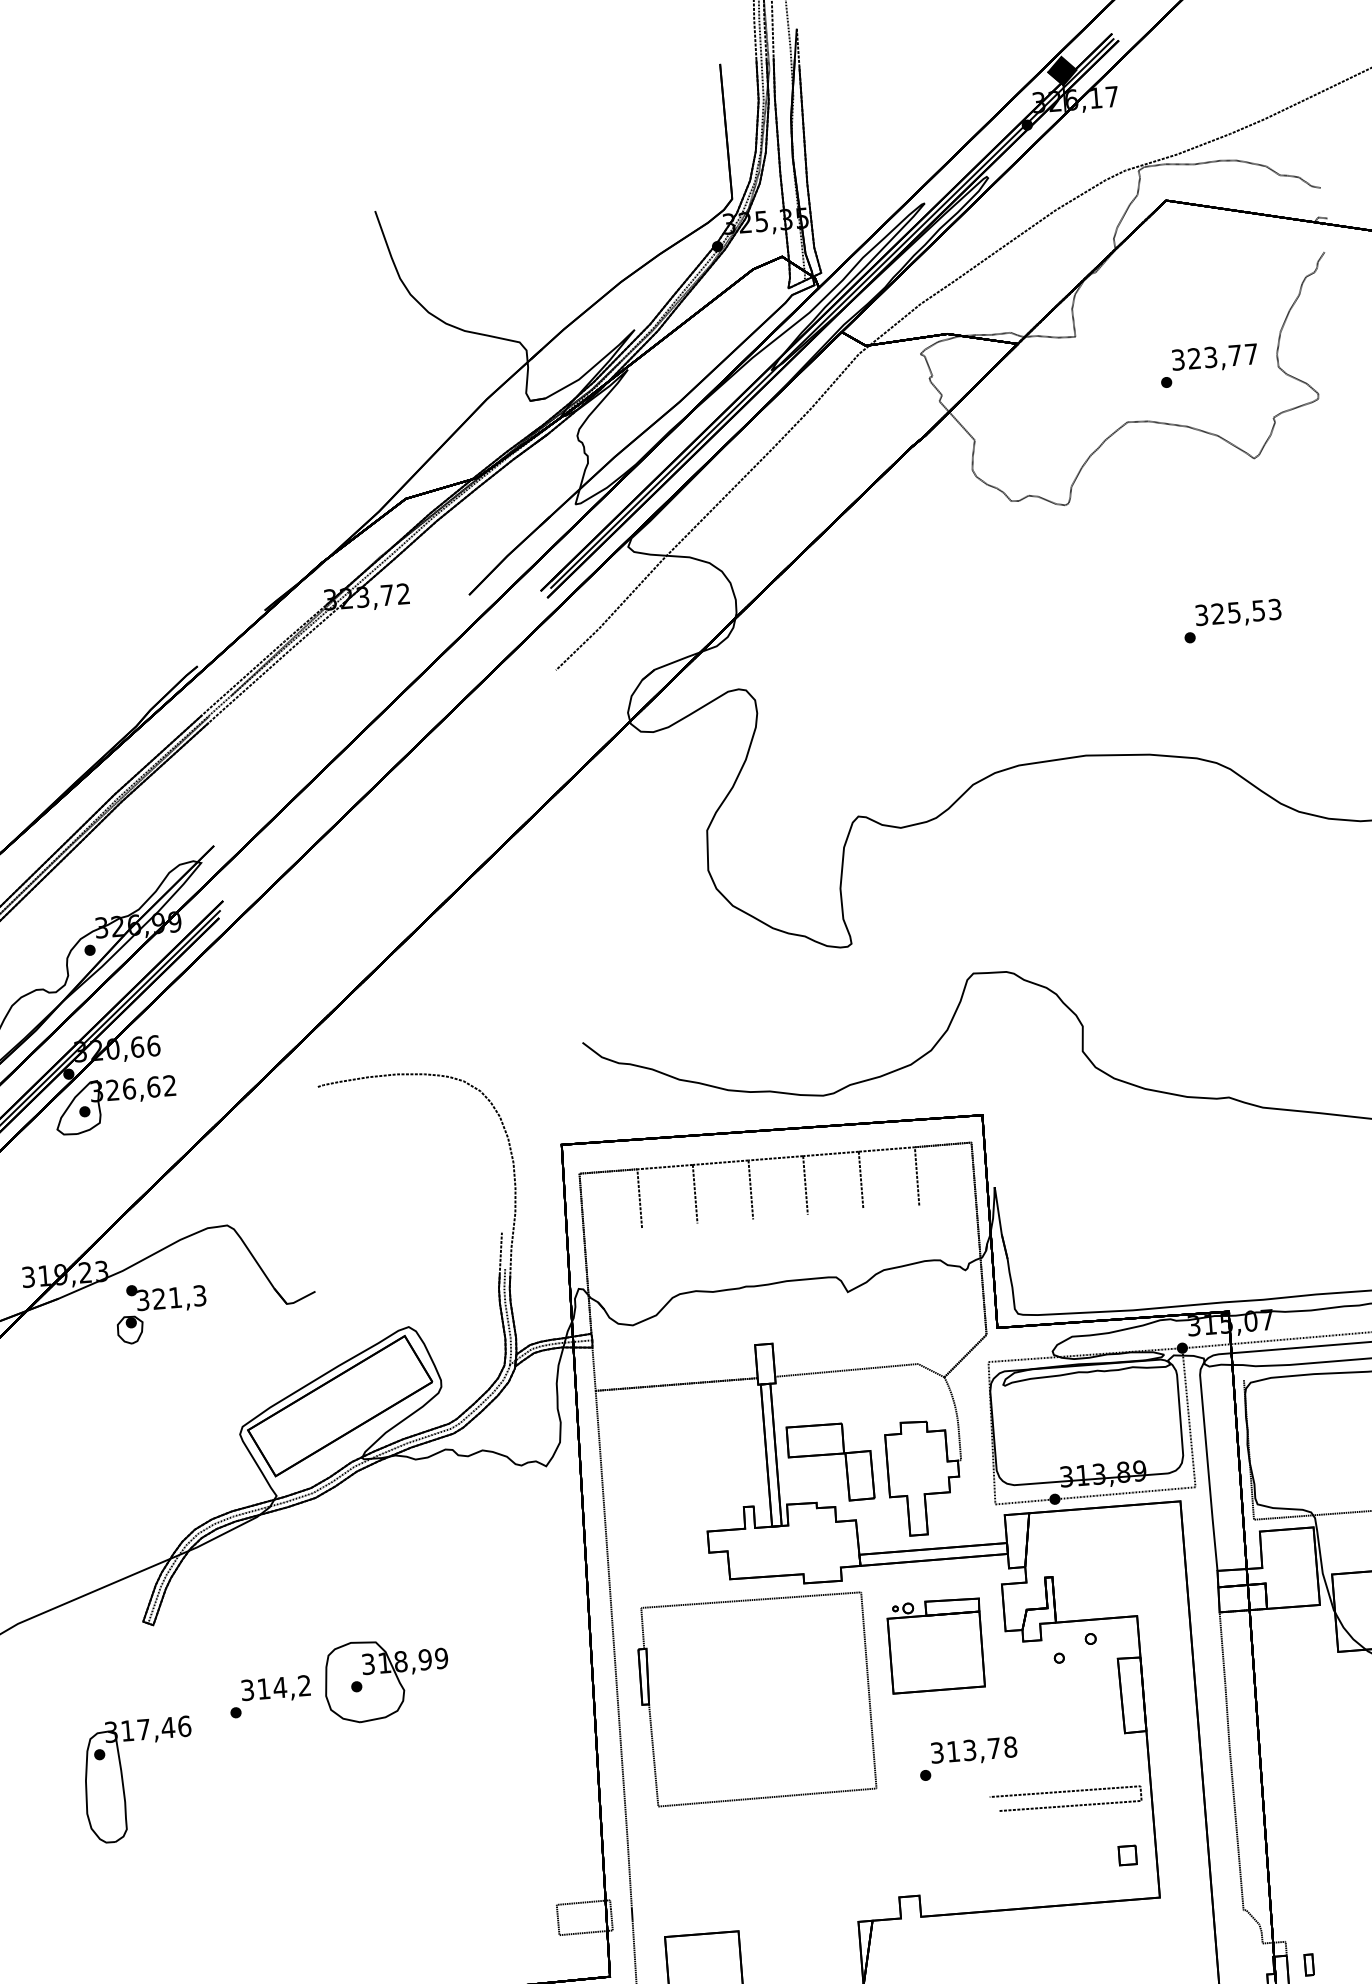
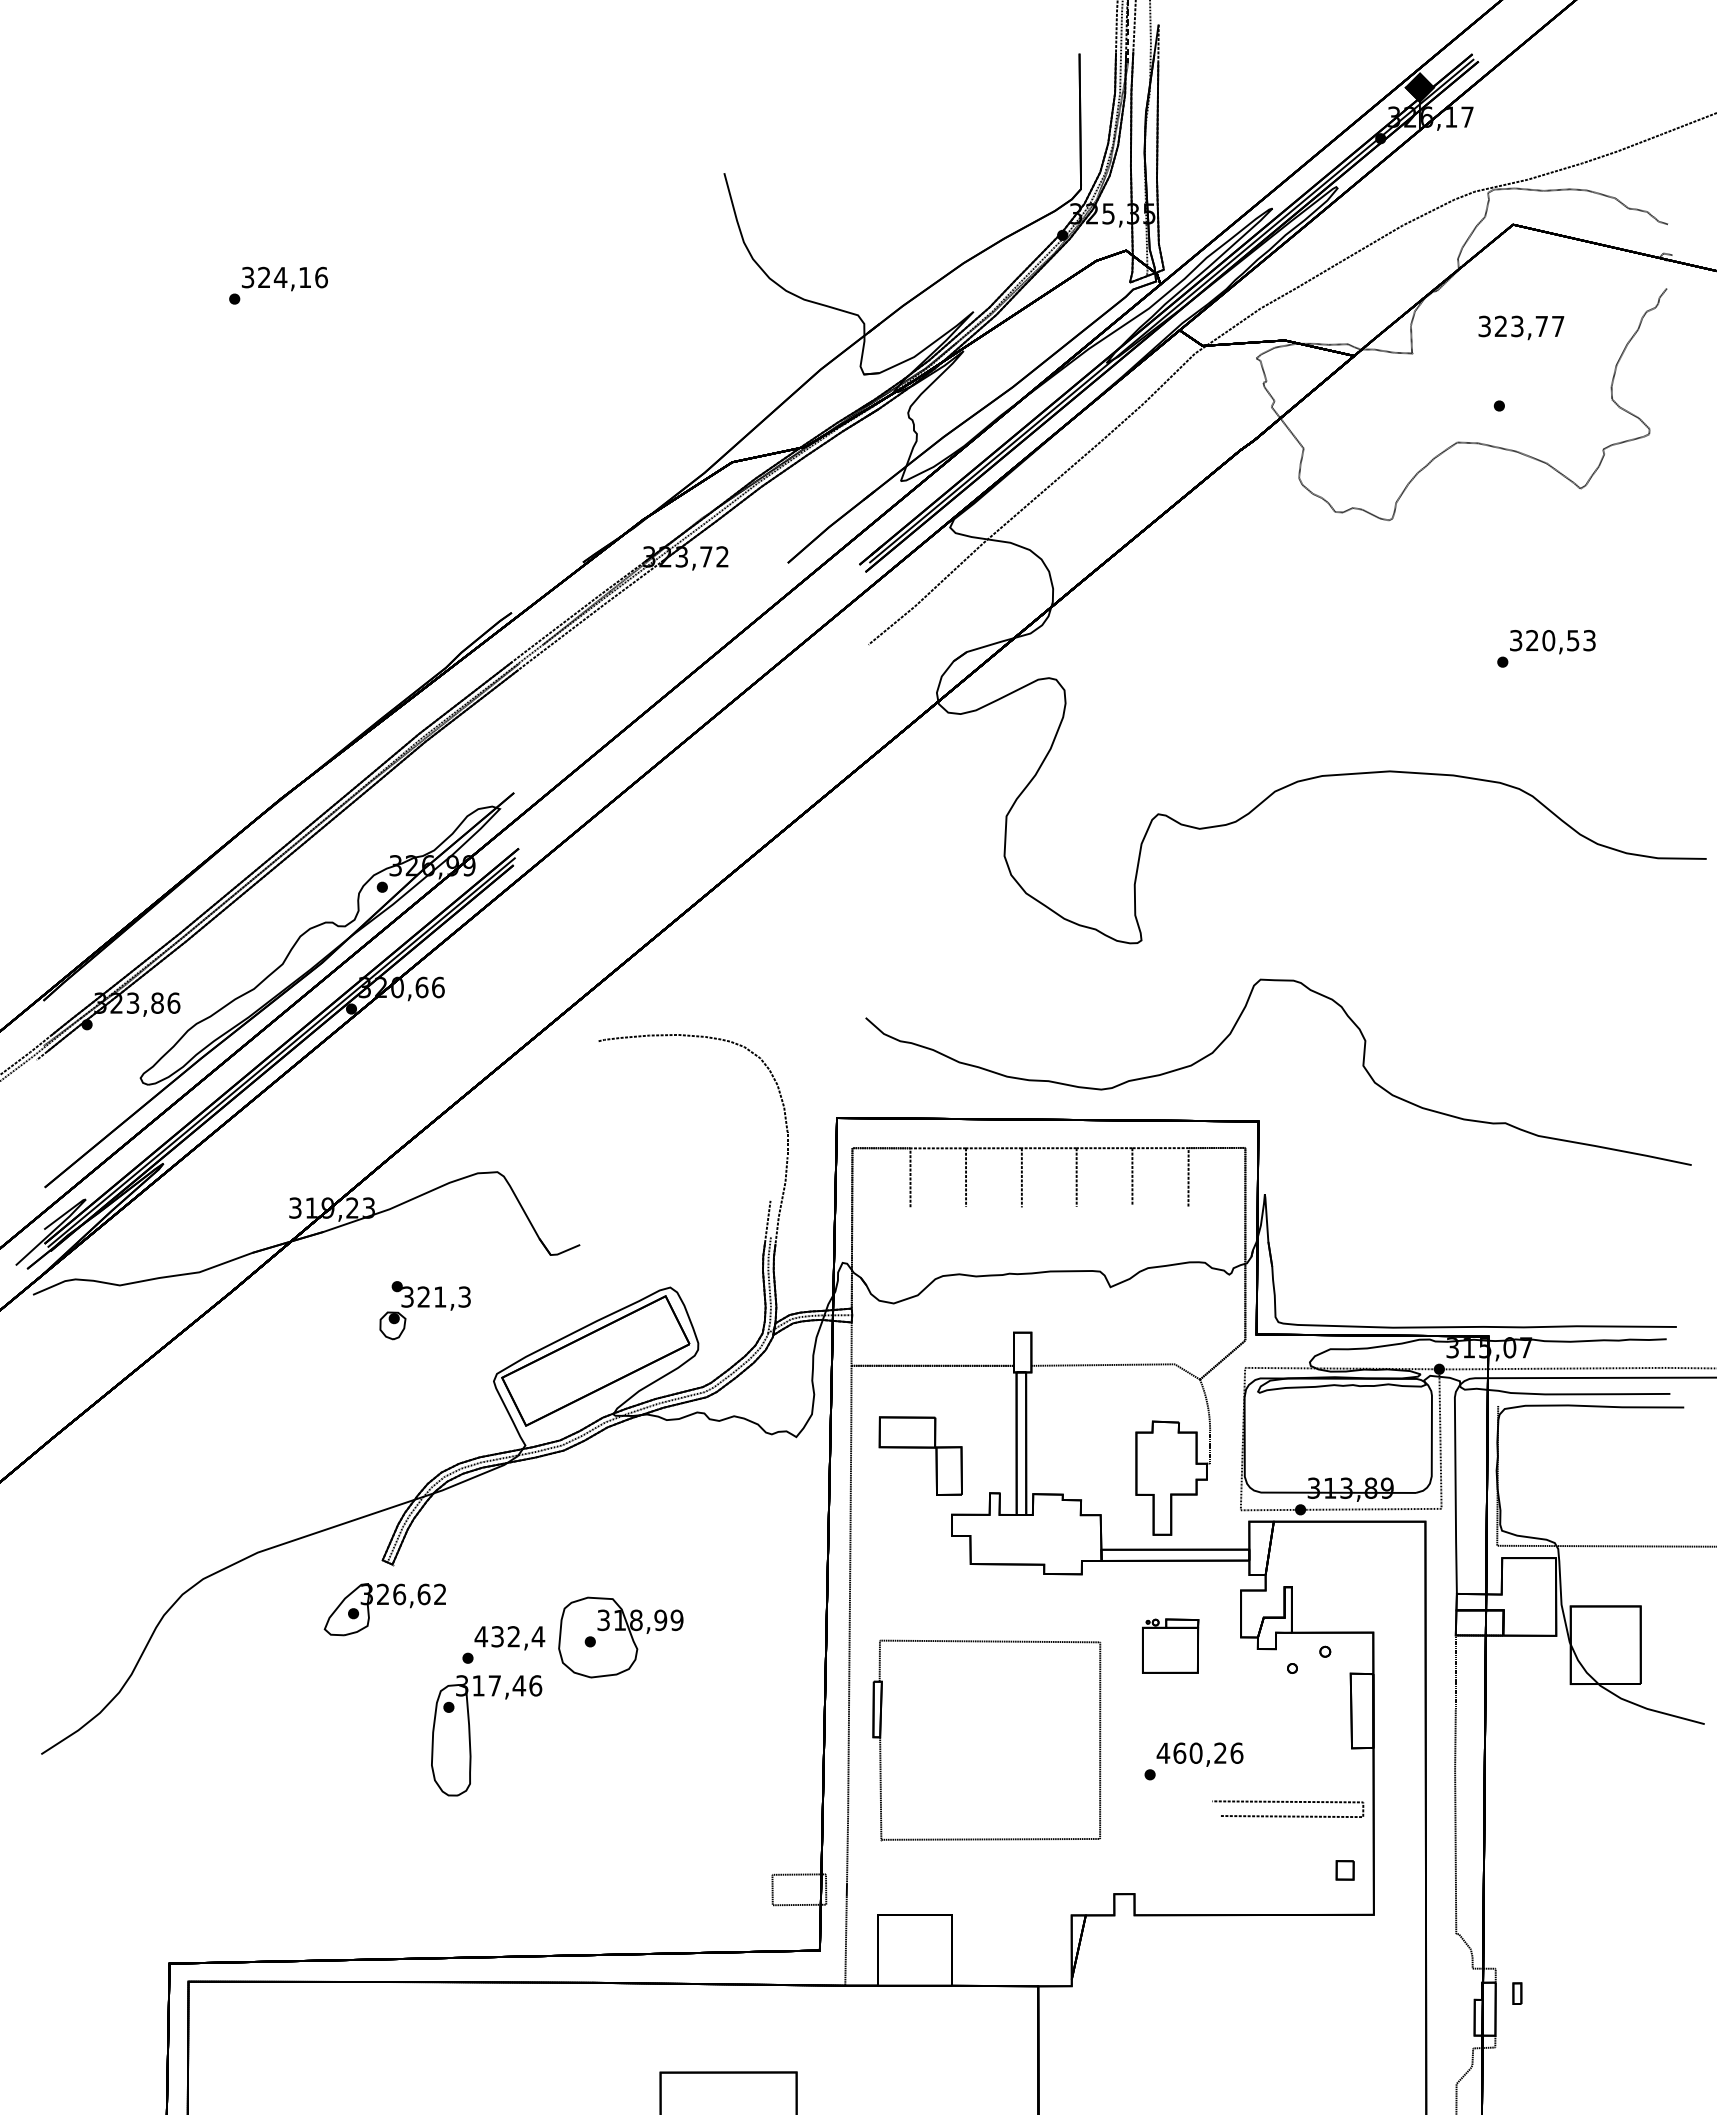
text: (1215, 358) -> (1521, 327), moved
text: (1234, 612) -> (1548, 640), 325,53 -> 320,53
part: (115, 1105) -> (384, 1609), moved
part: (160, 1312) -> (424, 1310), moved
part: (829, 1455) -> (920, 1448), moved
part: (935, 1644) -> (1170, 1645), size x0.6
text: (275, 1687) -> (509, 1636), 314,2 -> 432,4
part: (755, 1699) -> (986, 1740), moved
text: (973, 1749) -> (1199, 1752), 313,78 -> 460,26
part: (123, 1781) -> (470, 1735), moved

